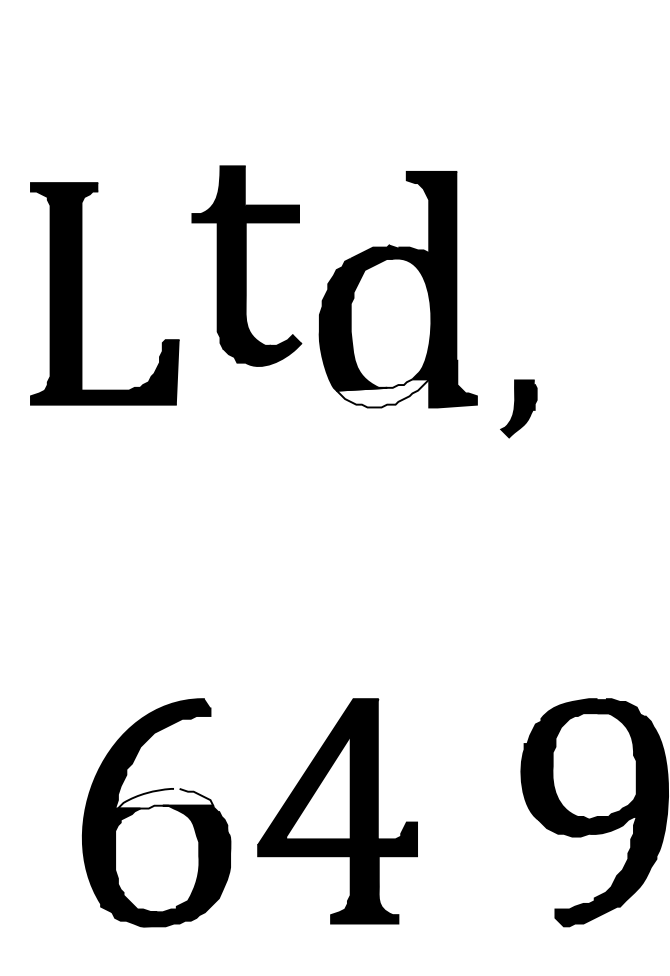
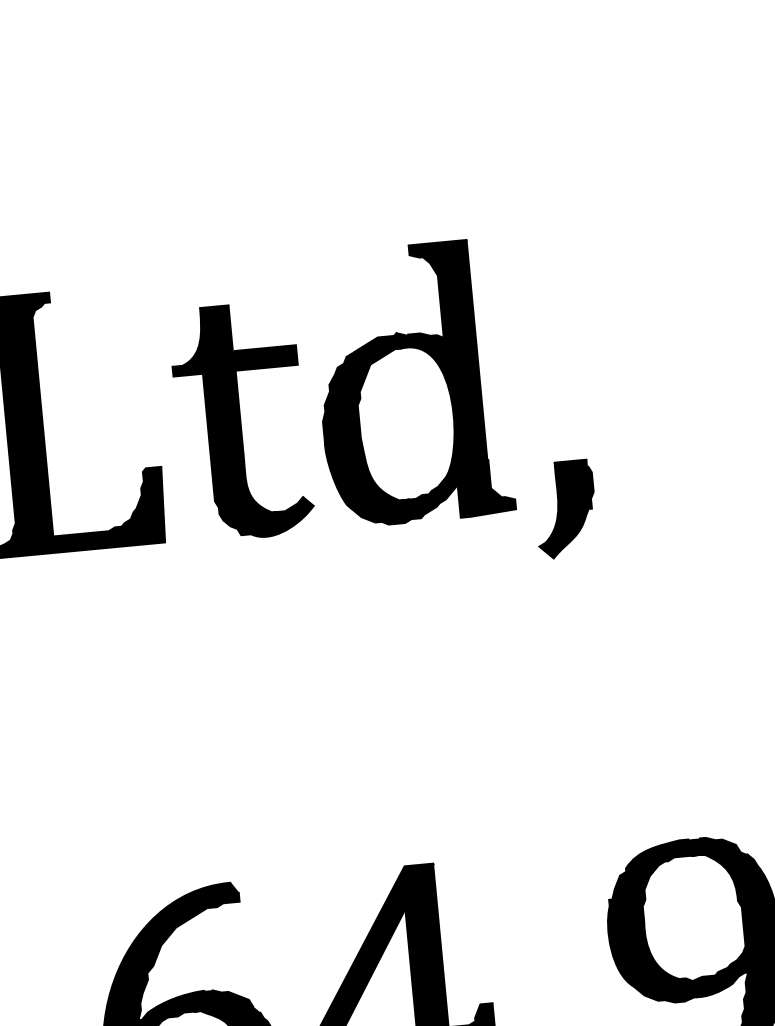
part: (246, 265) -> (241, 420), moved
fill: (382, 393) -> (404, 506), added
part: (518, 408) -> (565, 509), size x1.43
fill: (165, 798) -> (196, 1002), added

